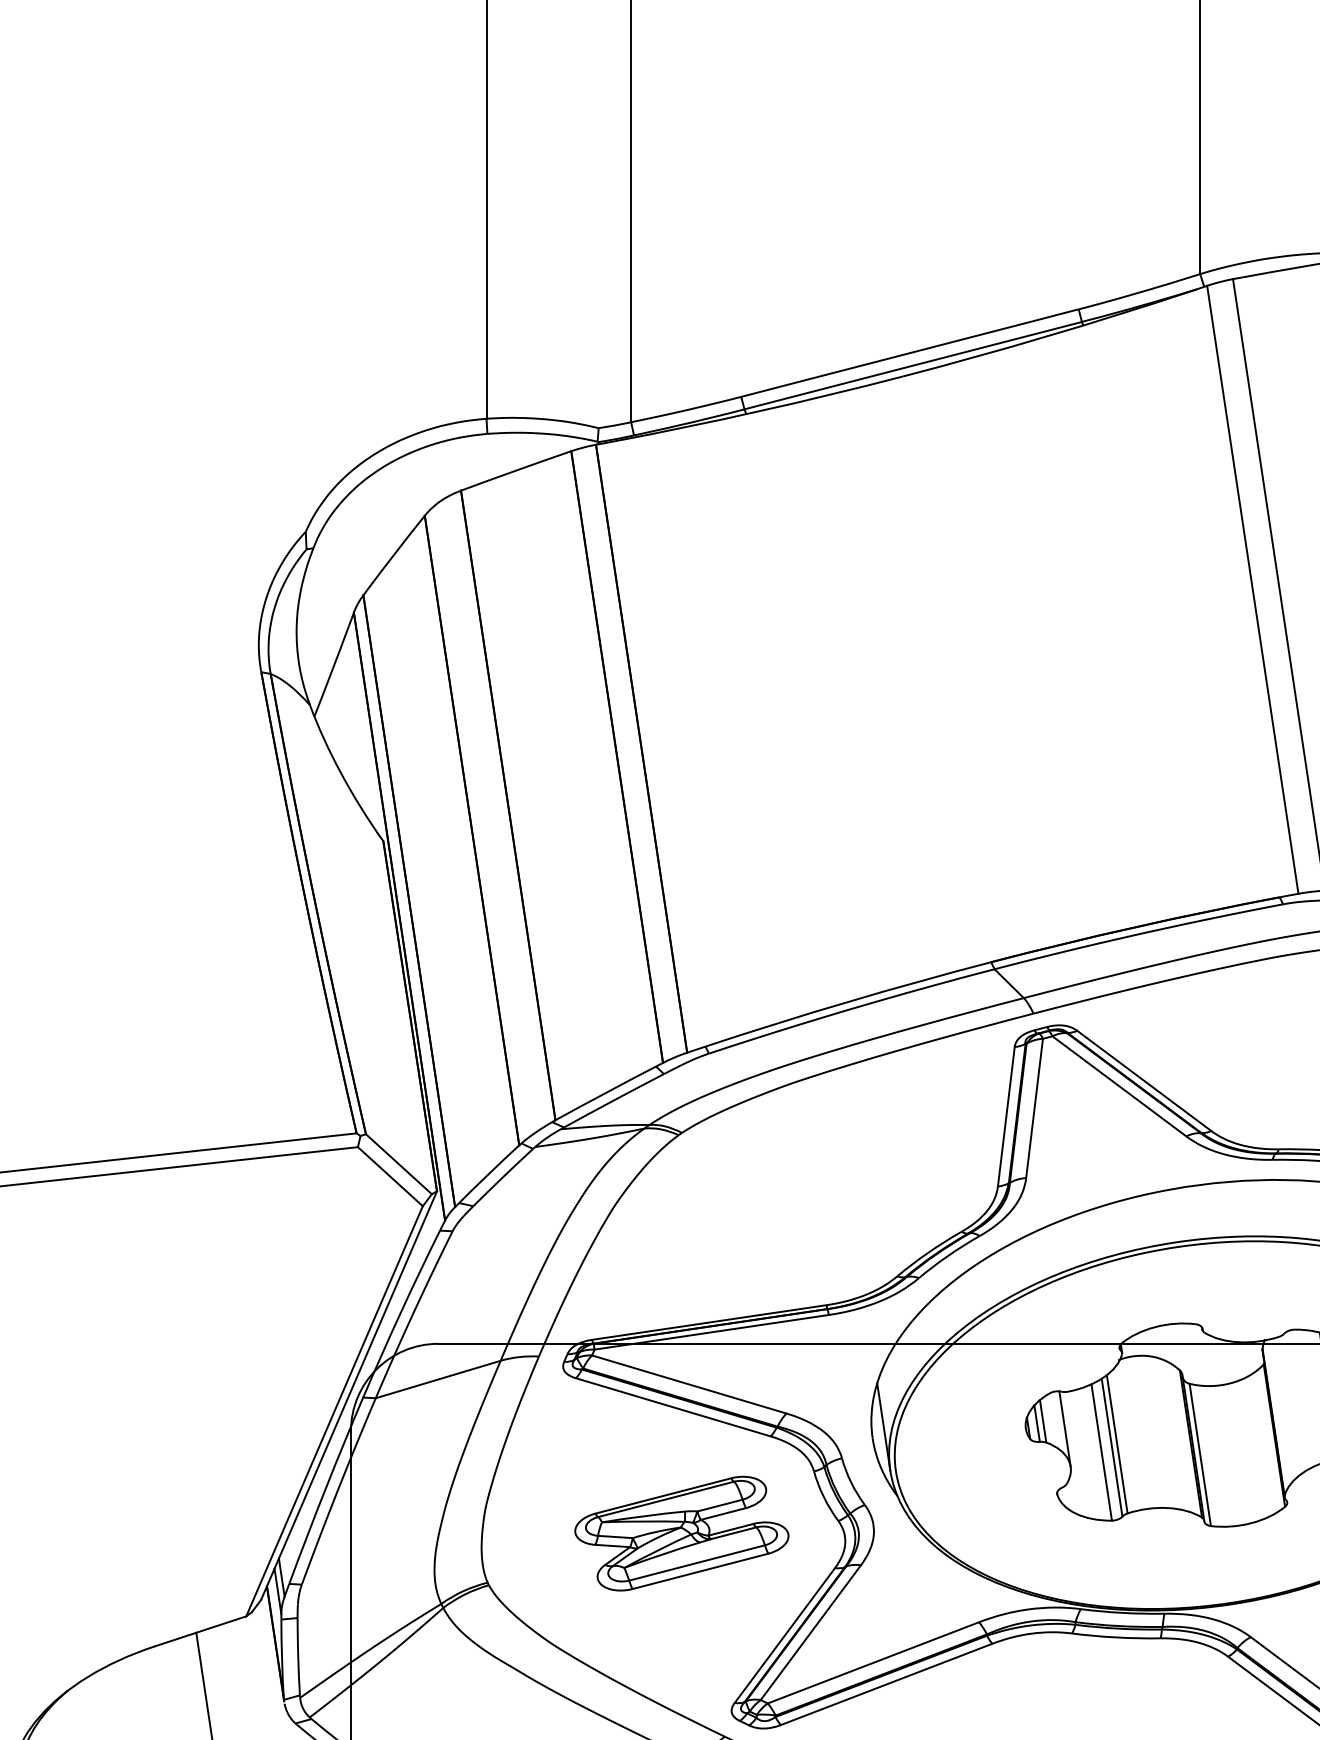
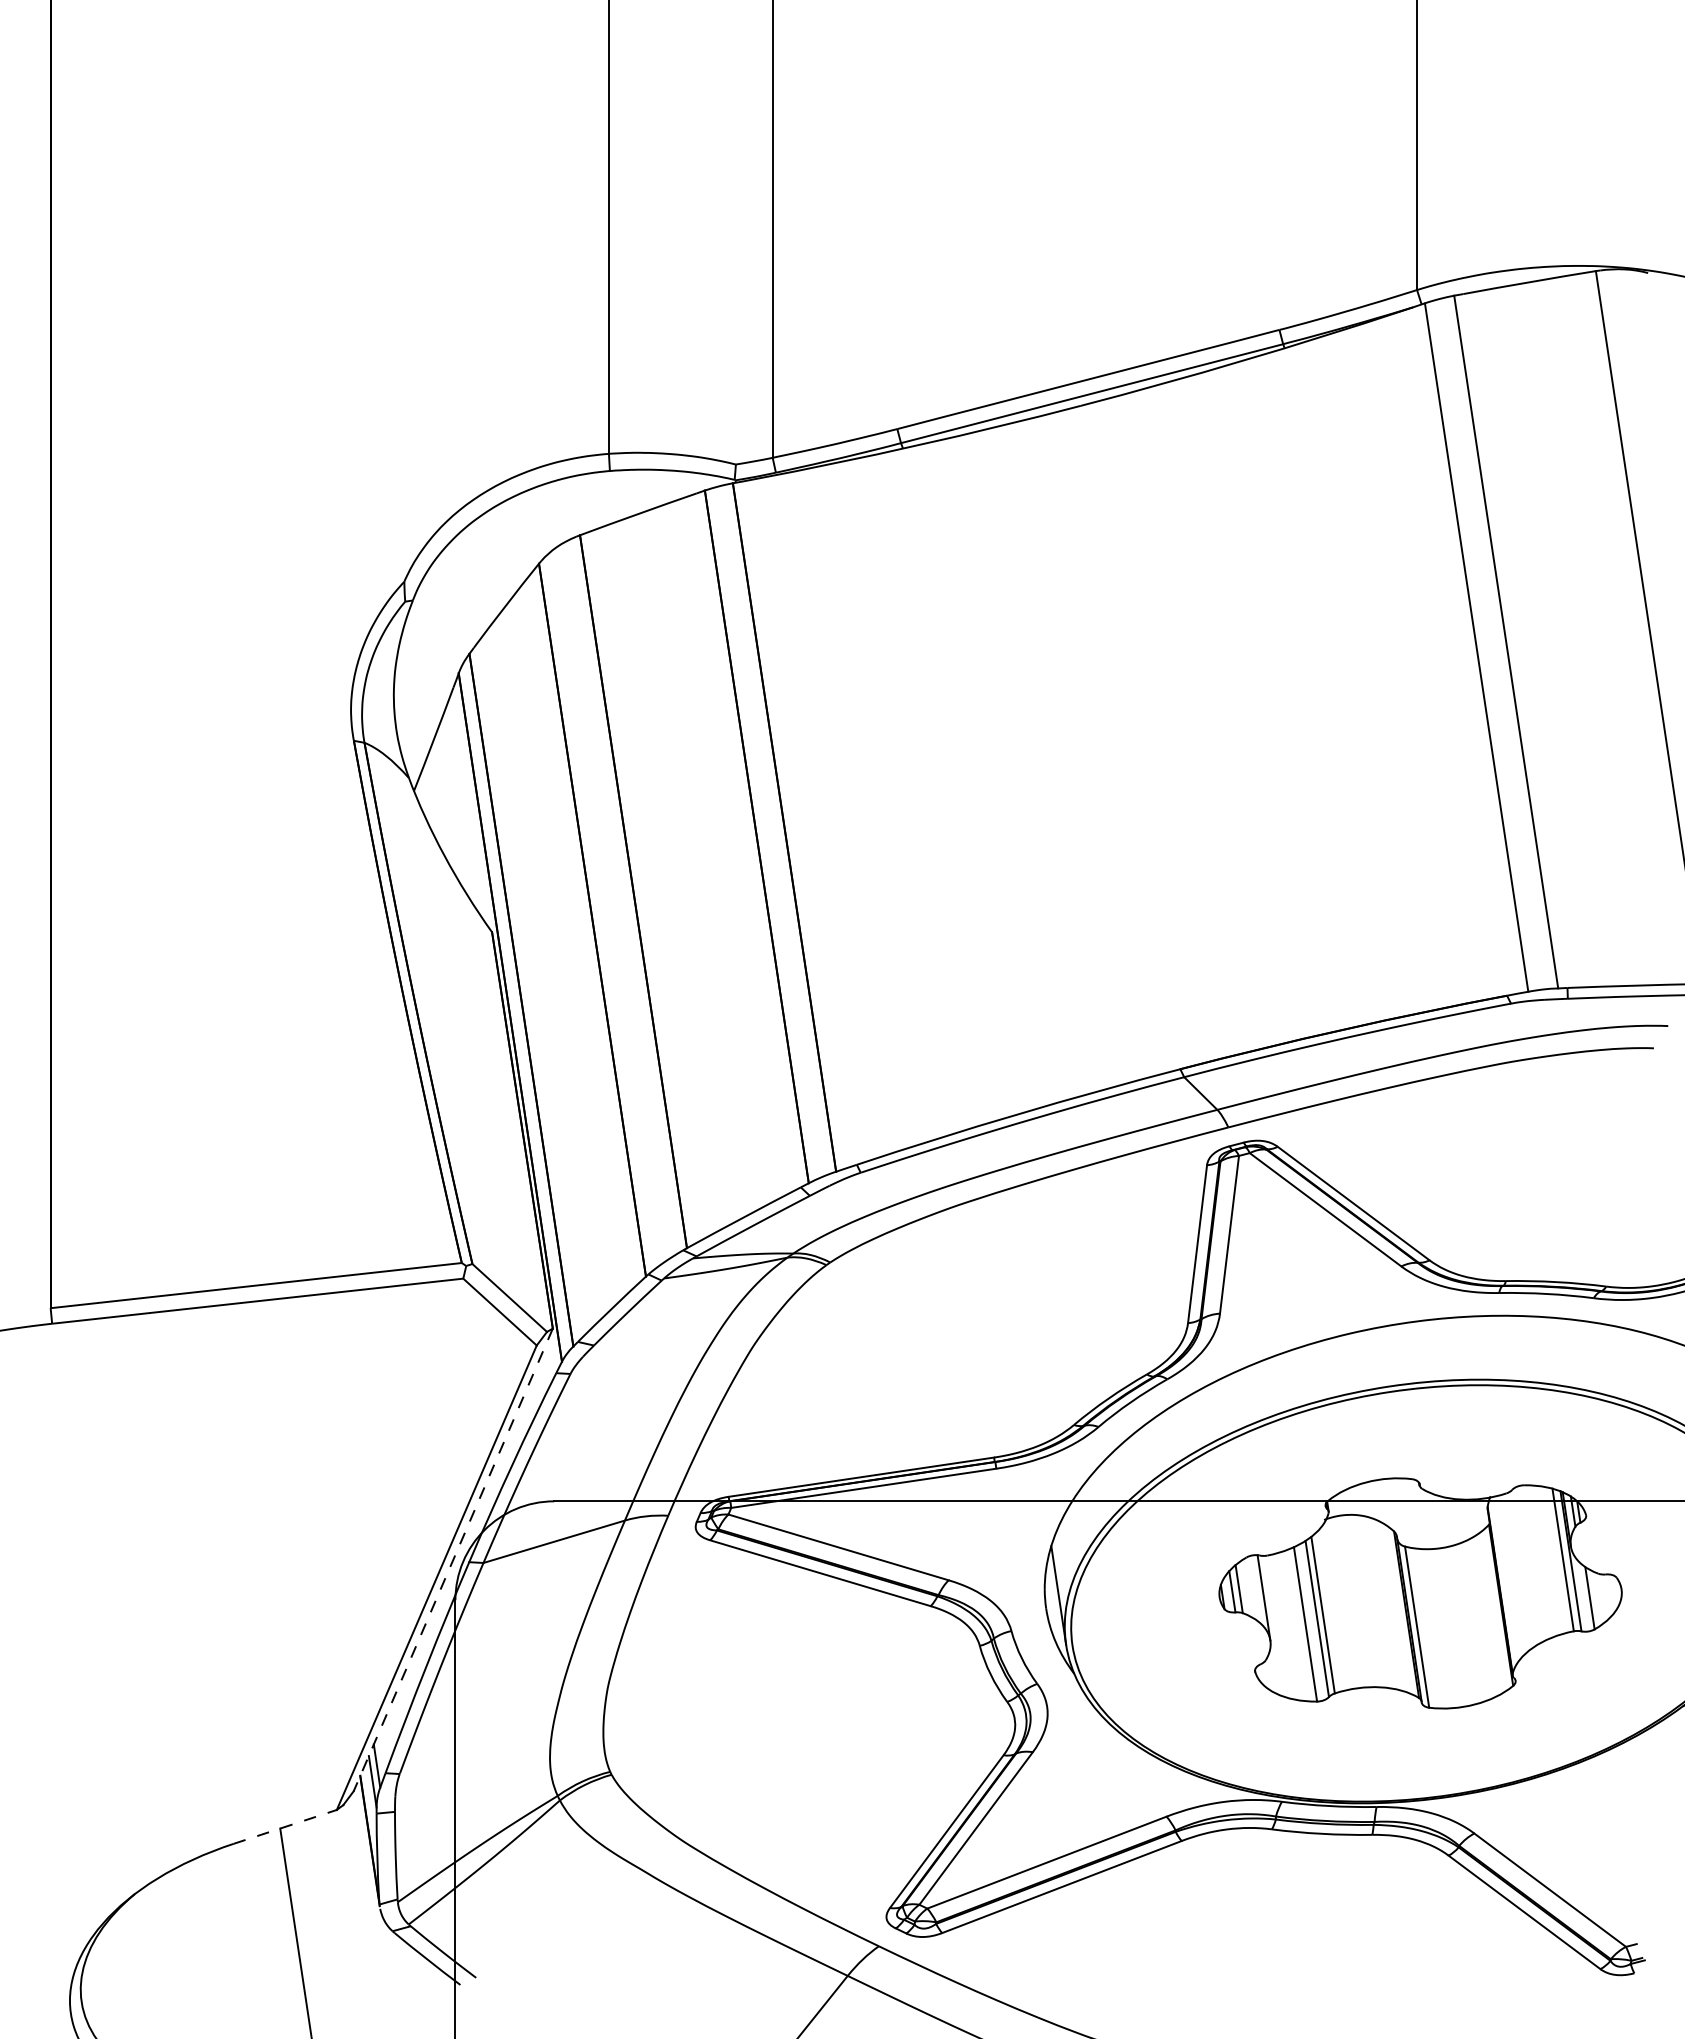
line: (349, 1395) -> (453, 1559), solid -> dashed
part: (681, 1532) -> (829, 1715), removed
line: (200, 1630) -> (285, 1826), solid -> dashed

